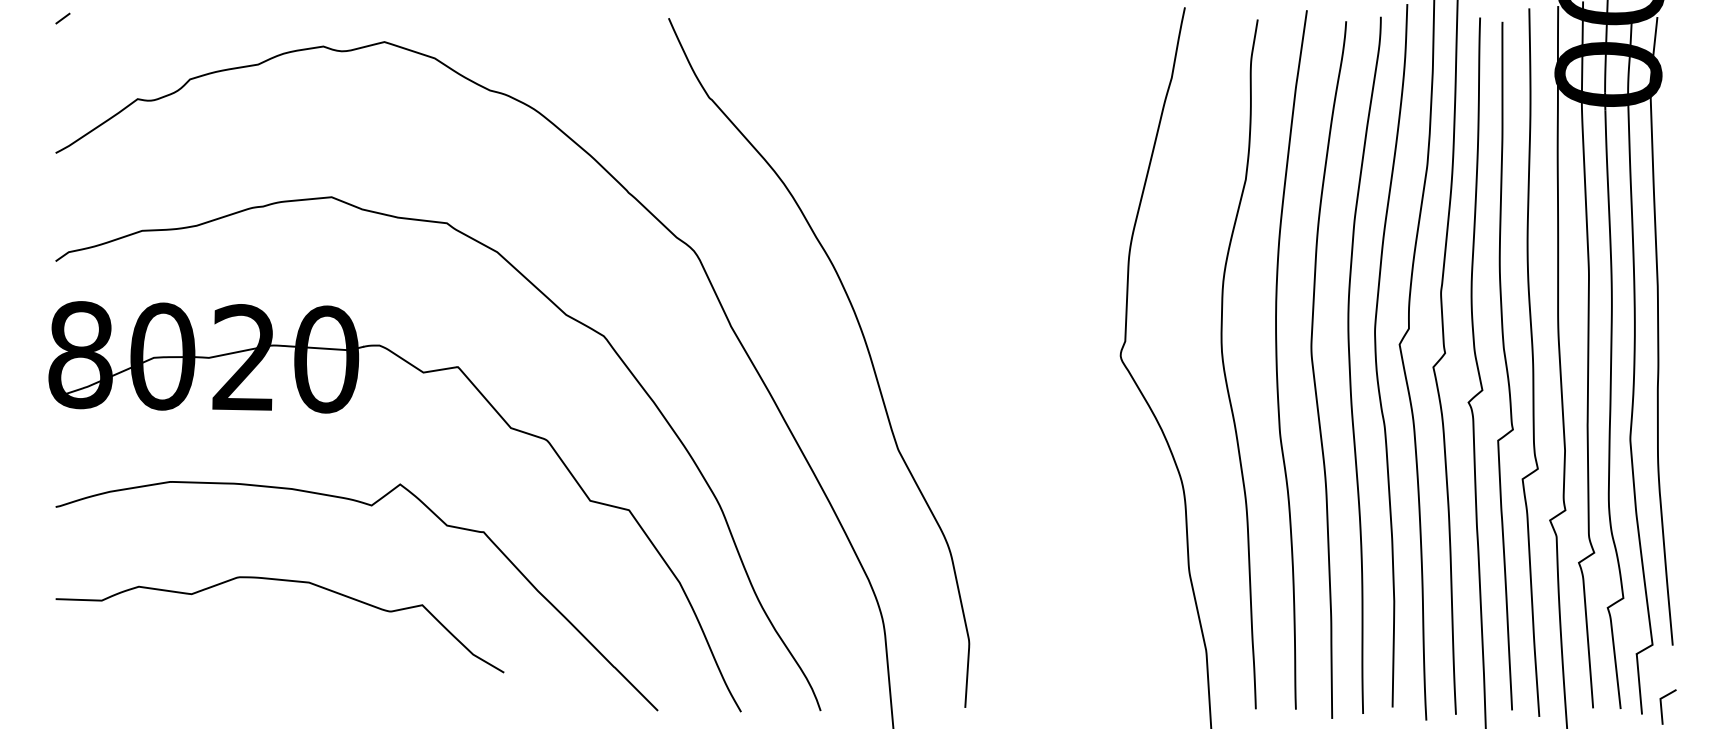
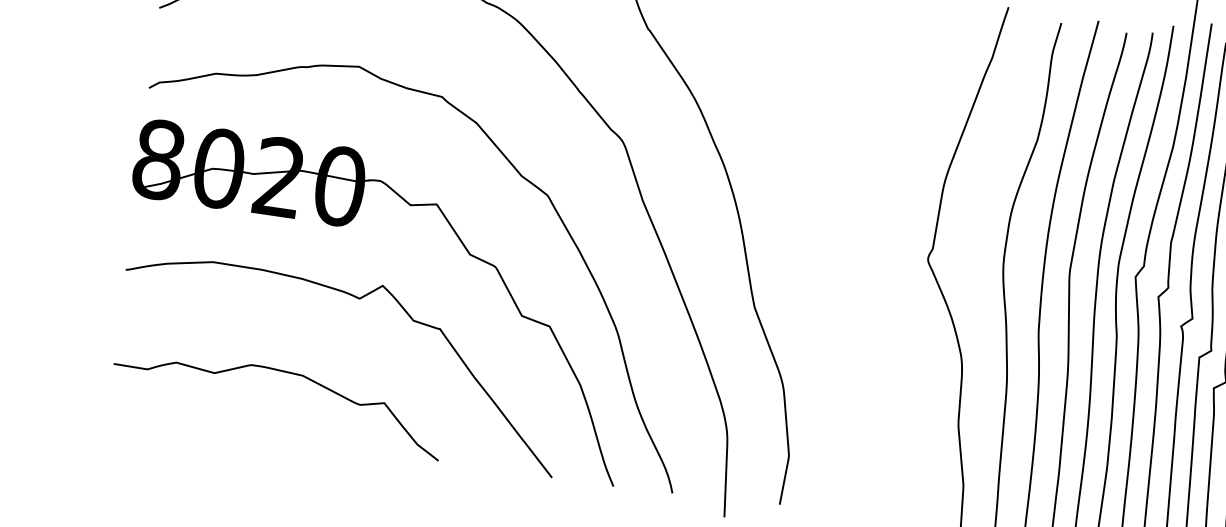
curve: (284, 581) -> (284, 372), moved

